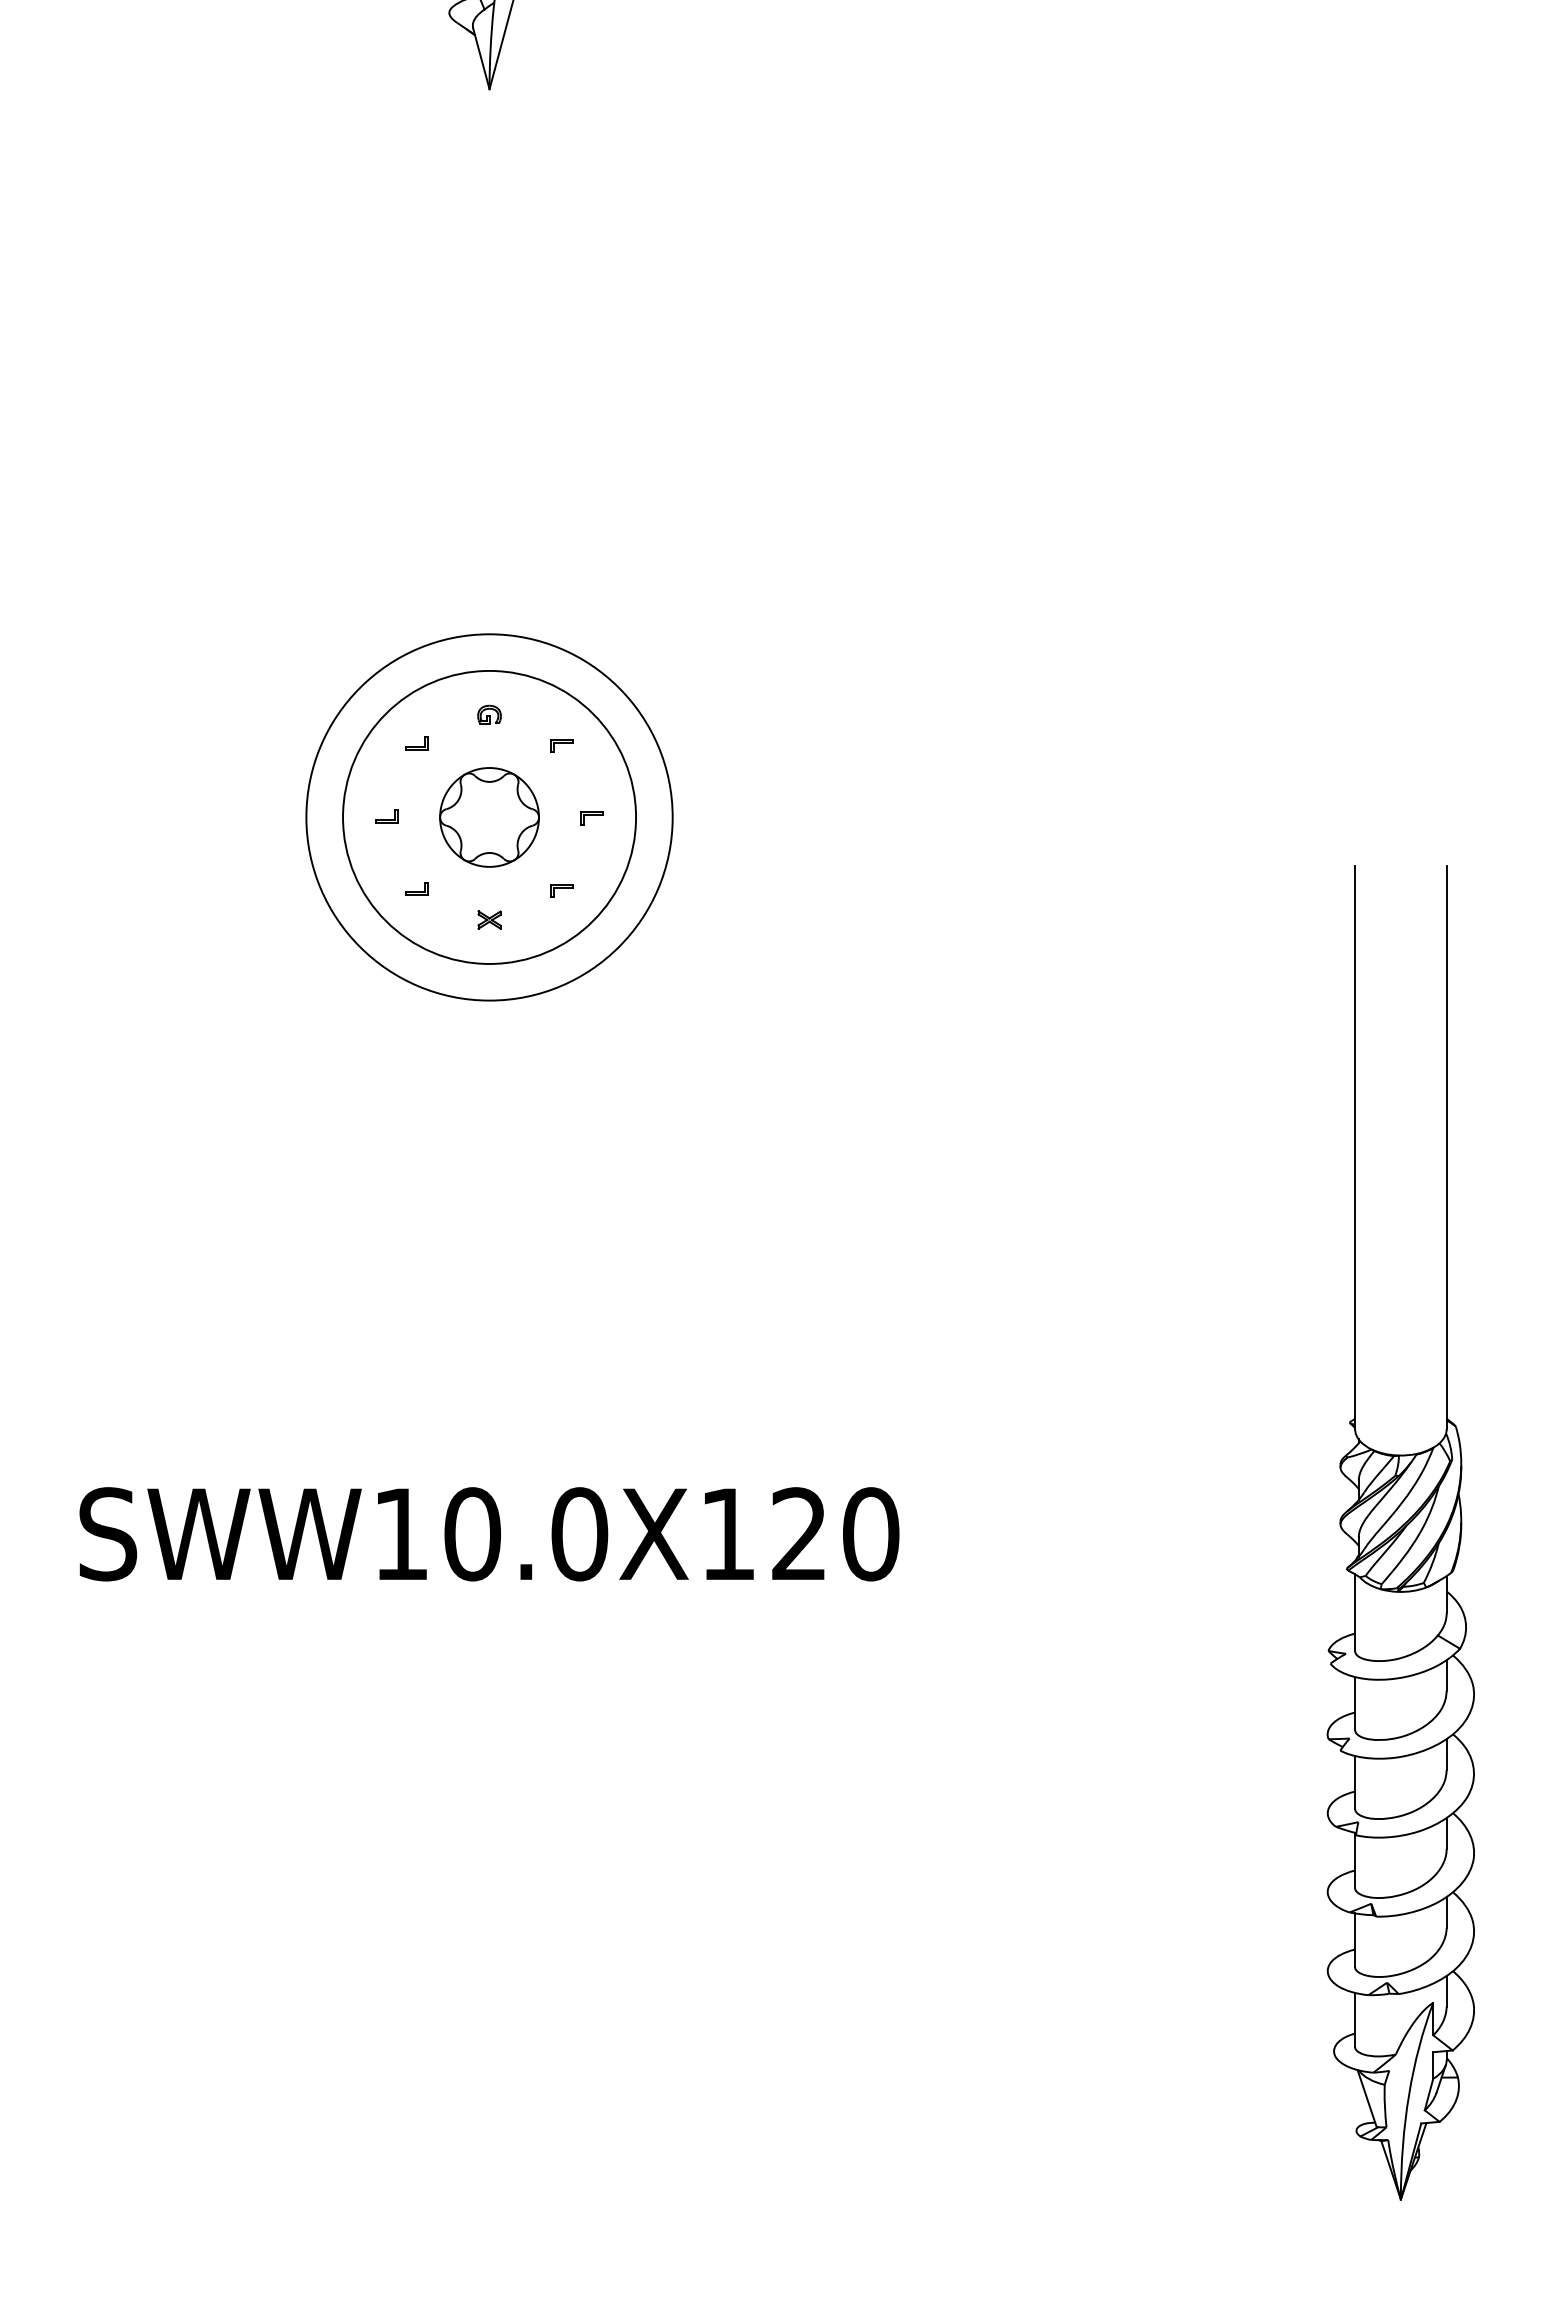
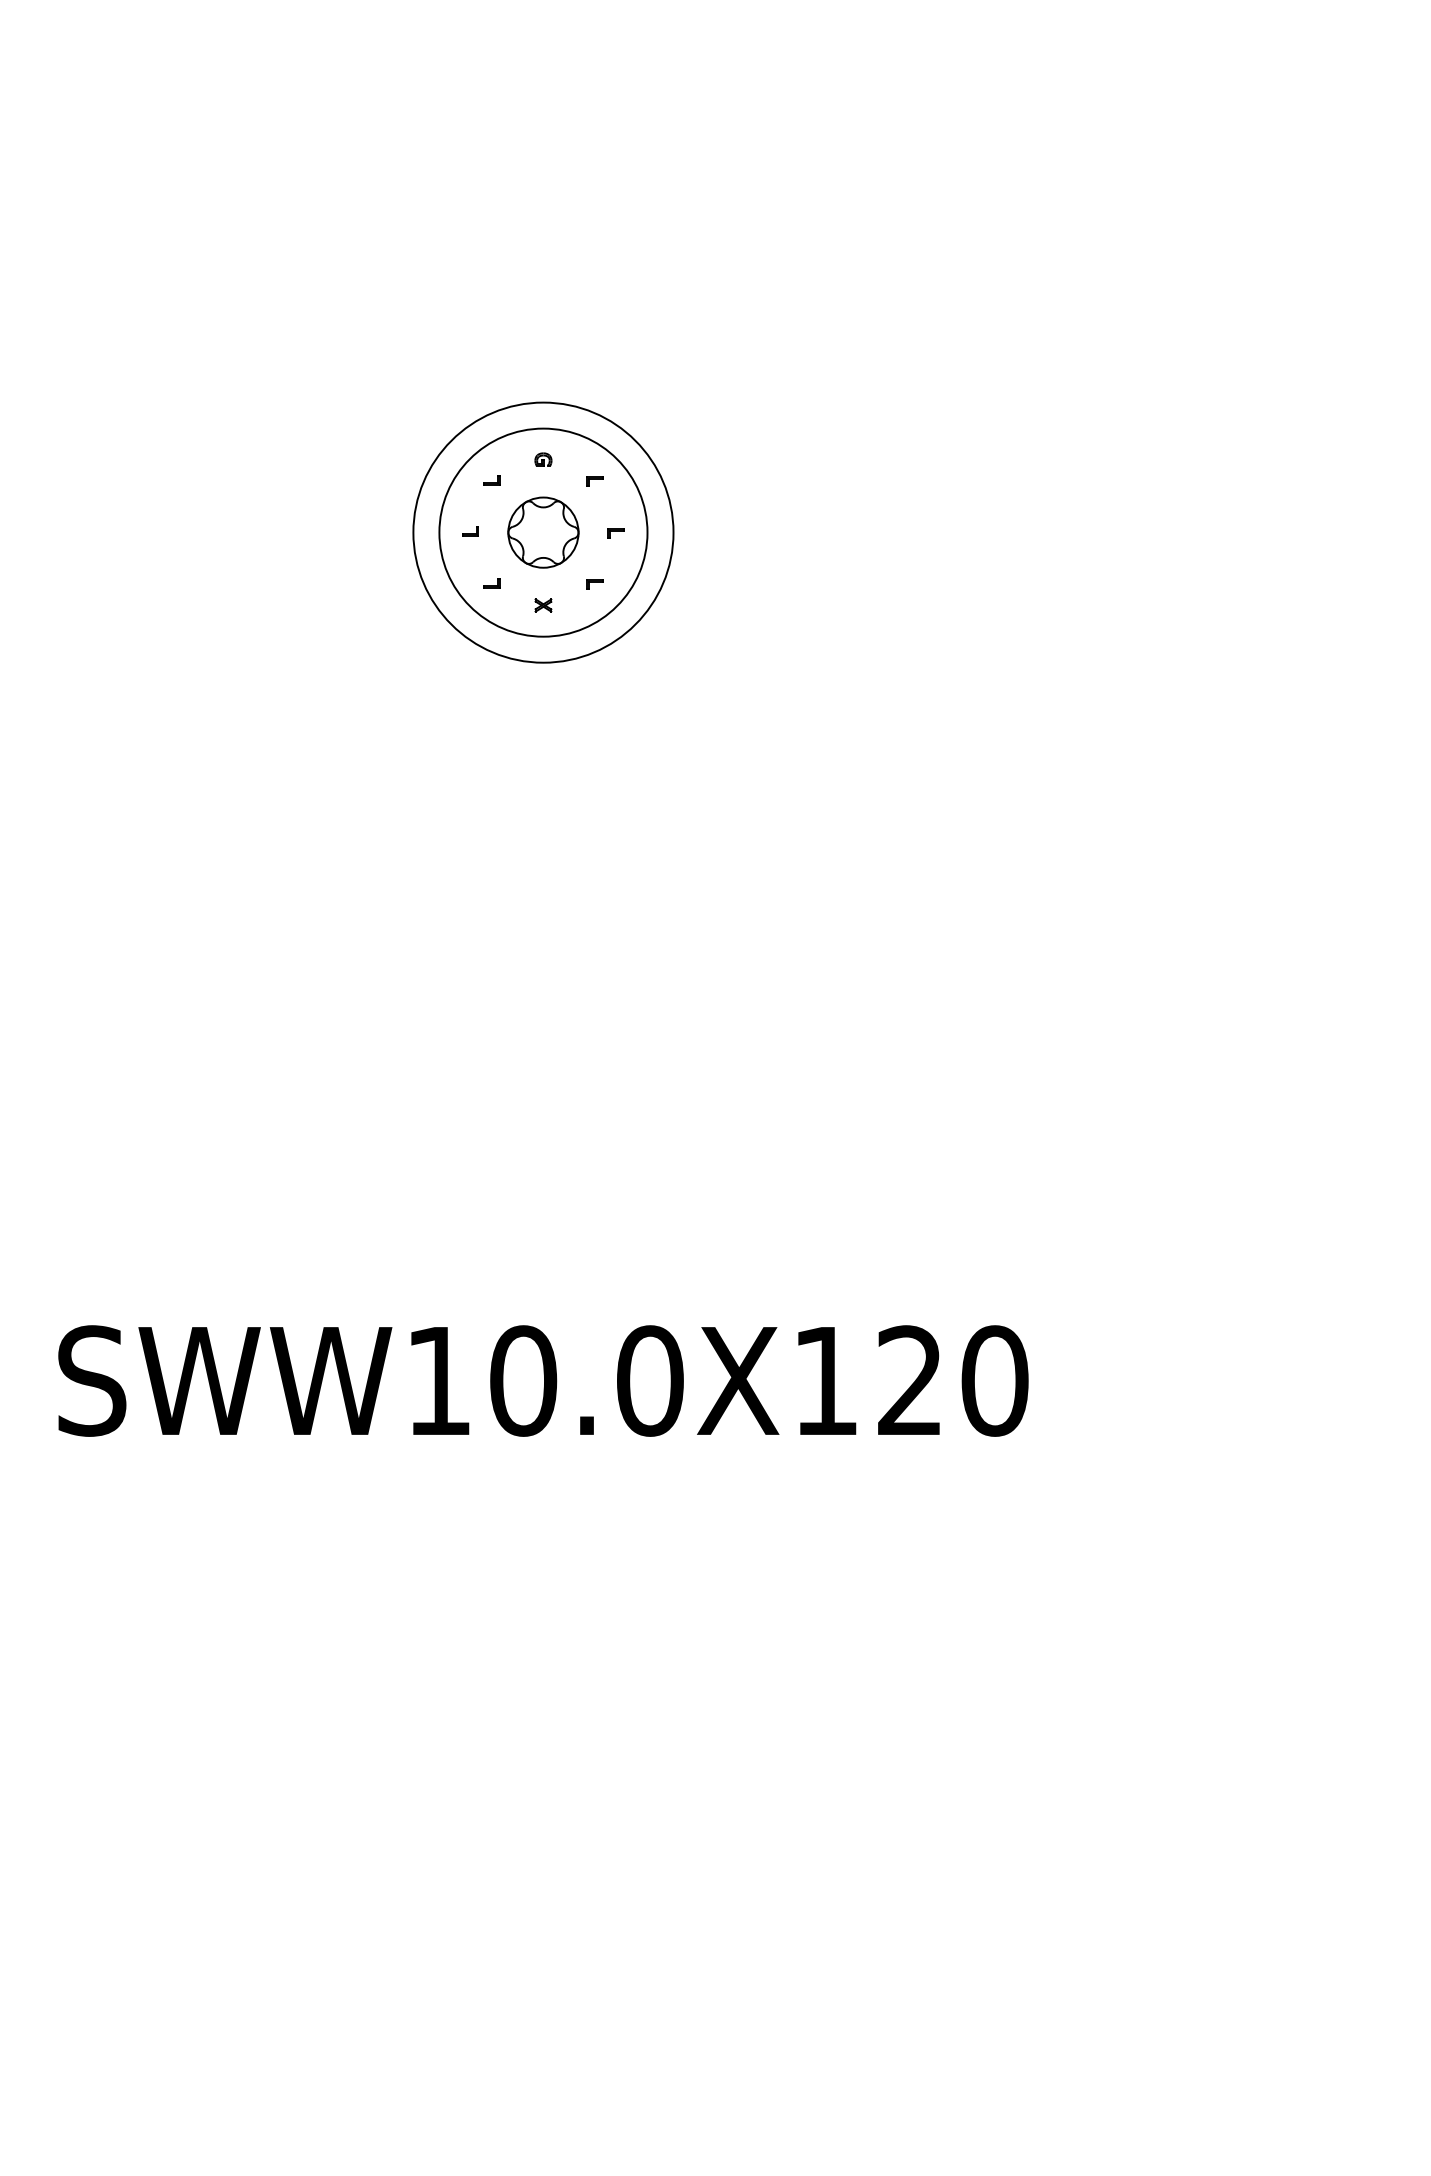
part: (489, 817) -> (543, 532), size x0.6

